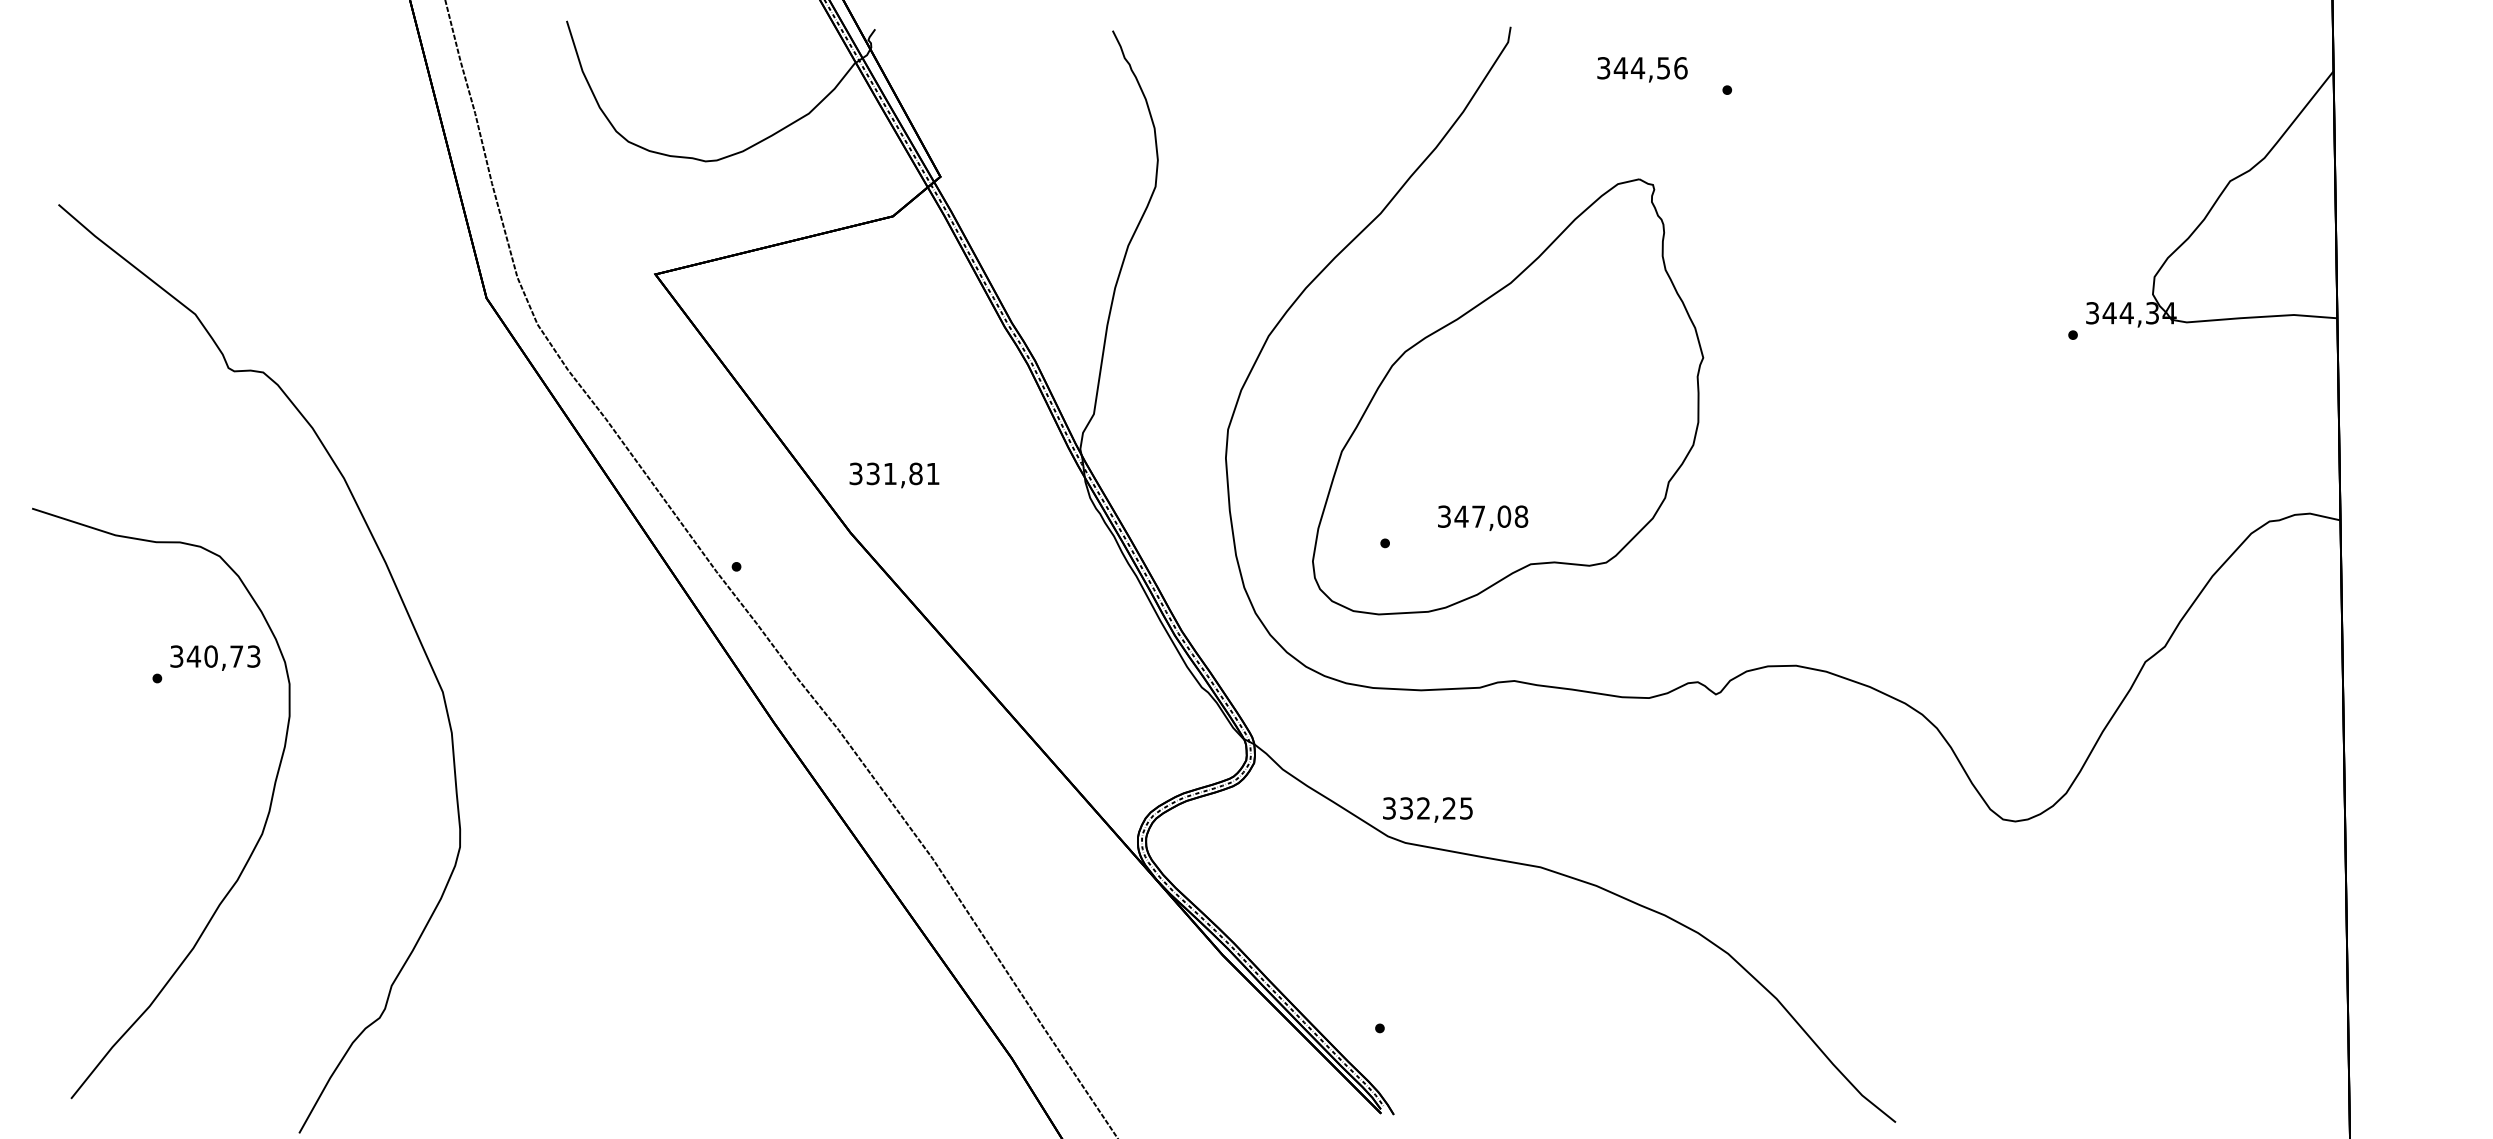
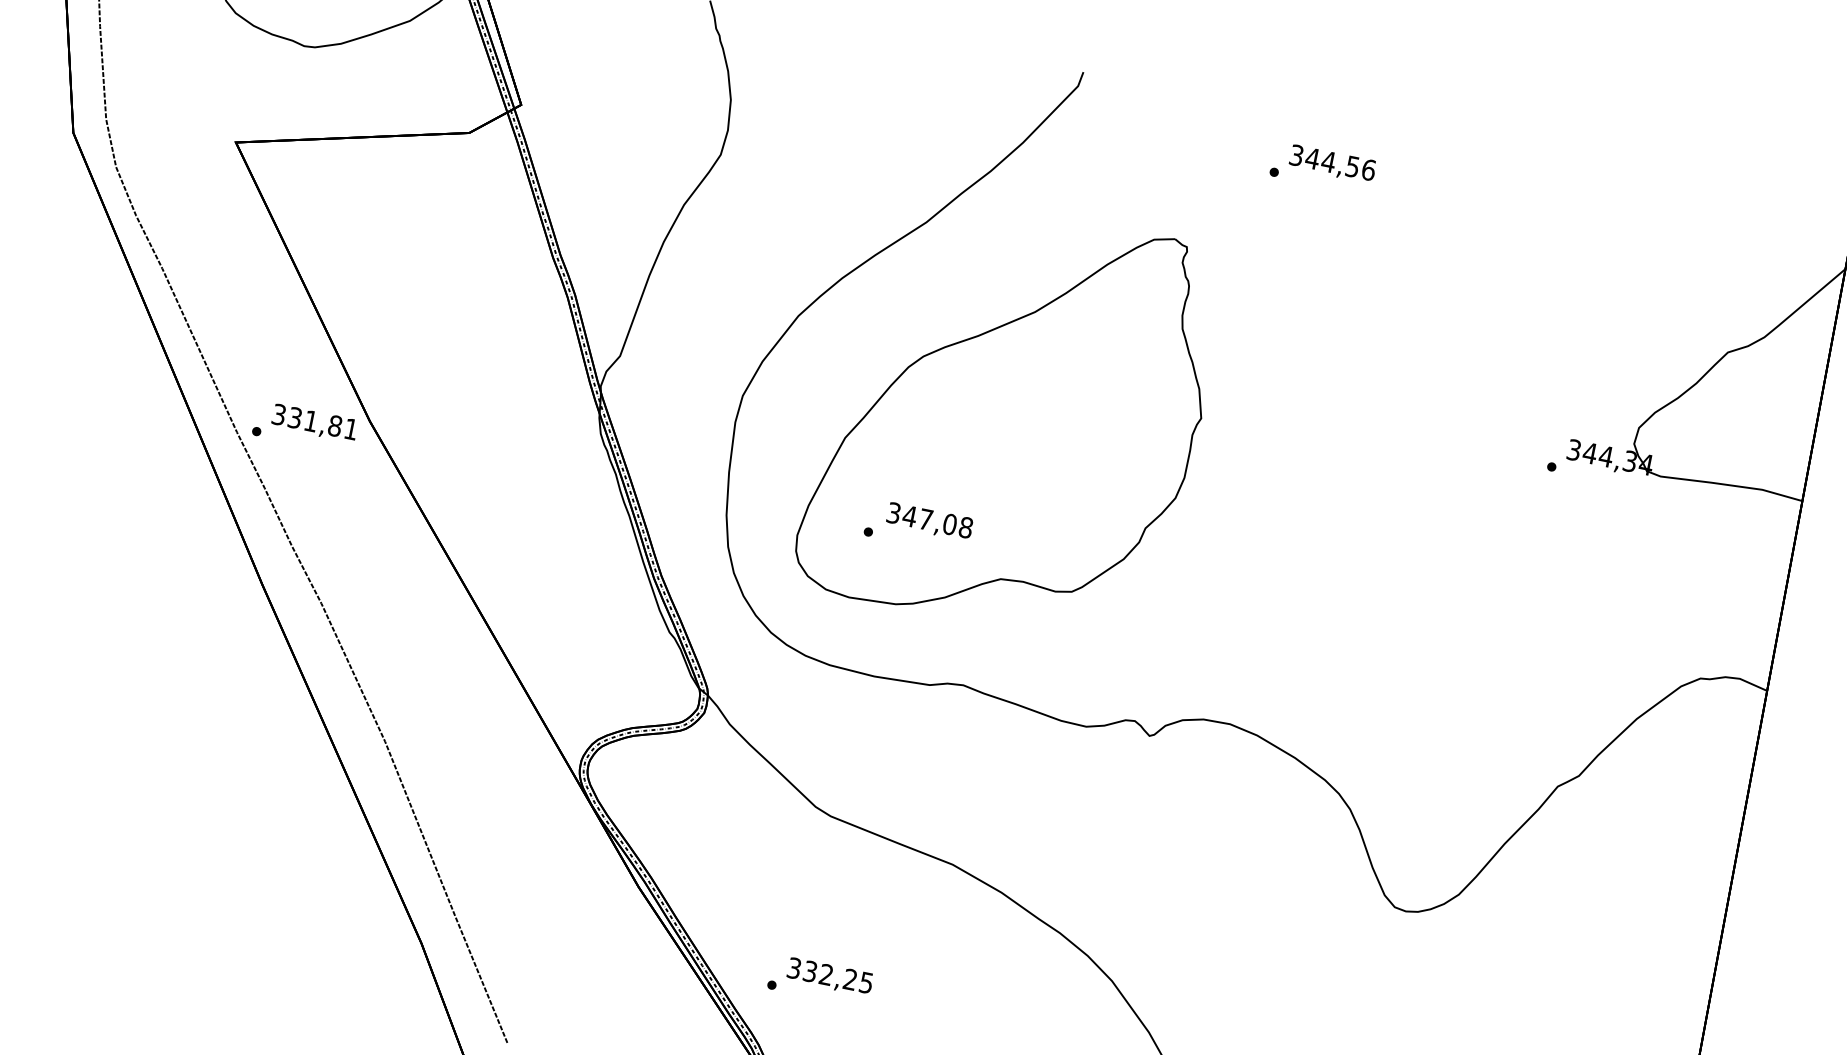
text: (1642, 69) -> (1332, 163), moved
text: (894, 475) -> (314, 423), moved
text: (1483, 517) -> (930, 521), moved
text: (1427, 809) -> (829, 976), moved

